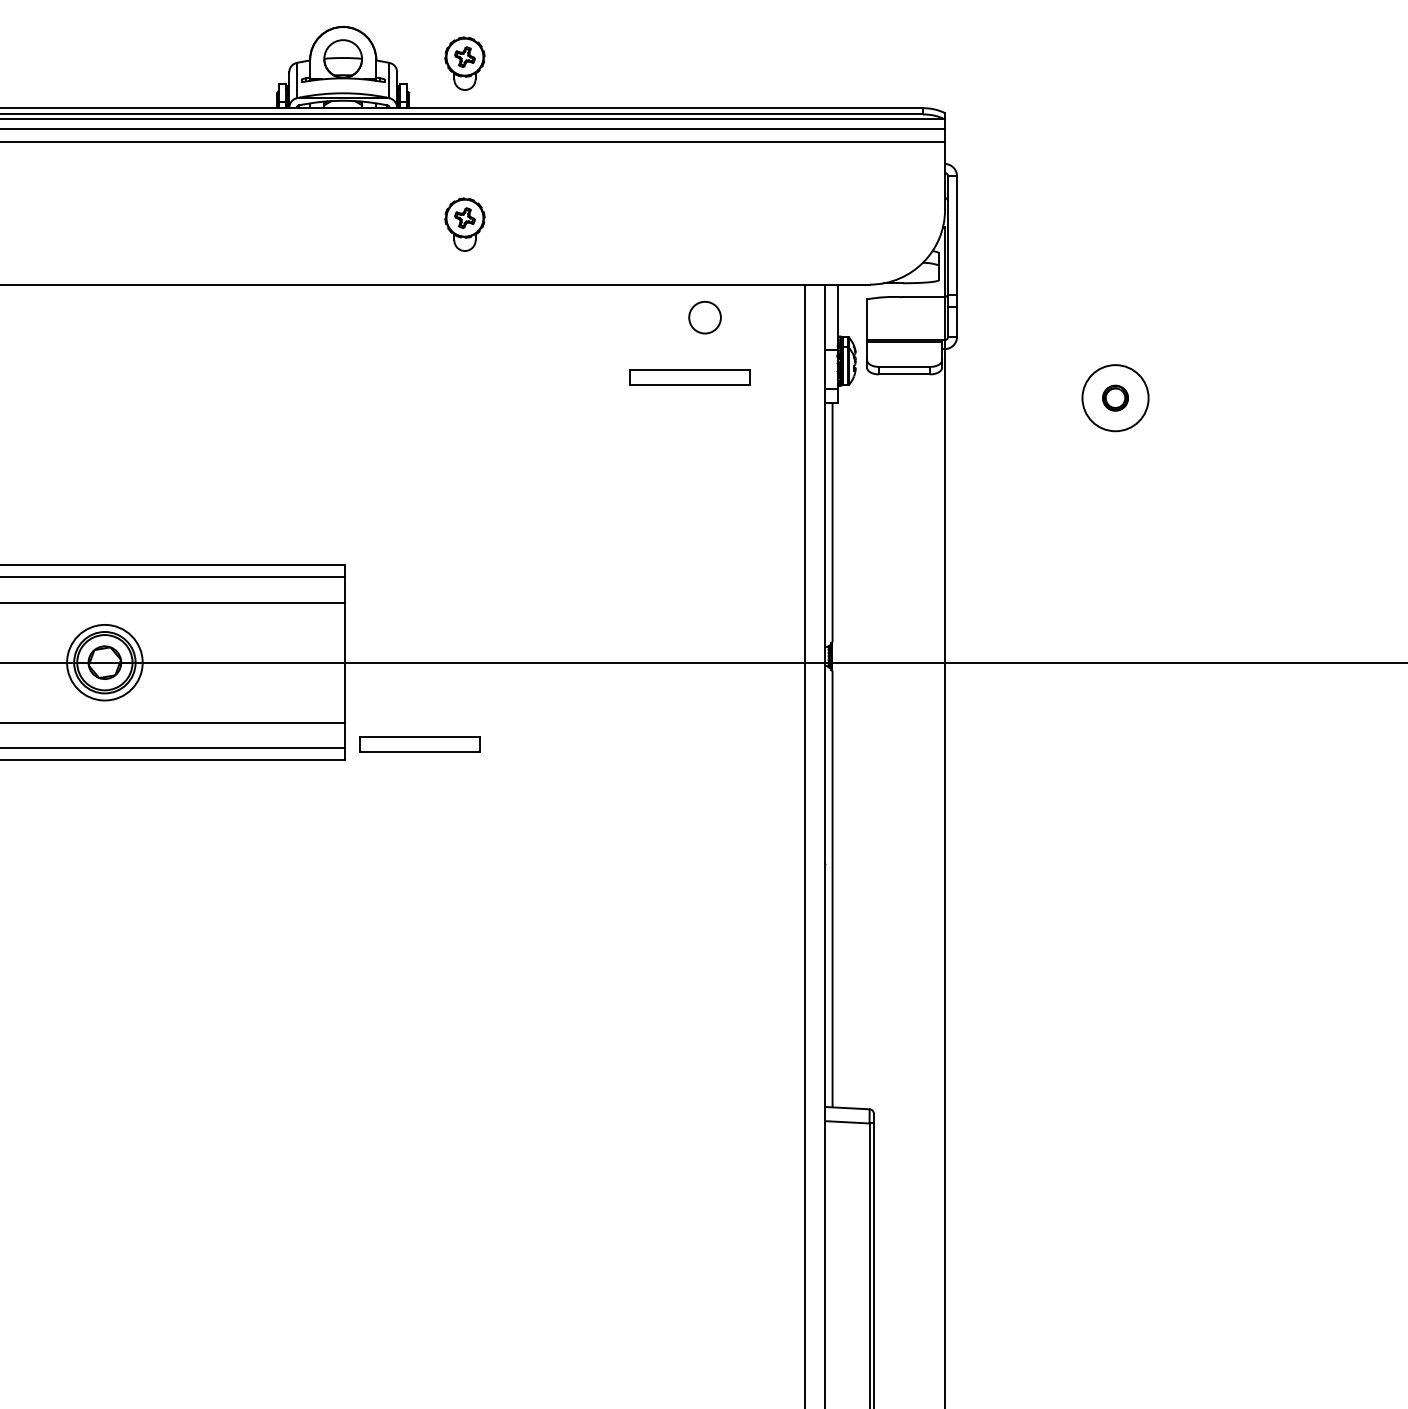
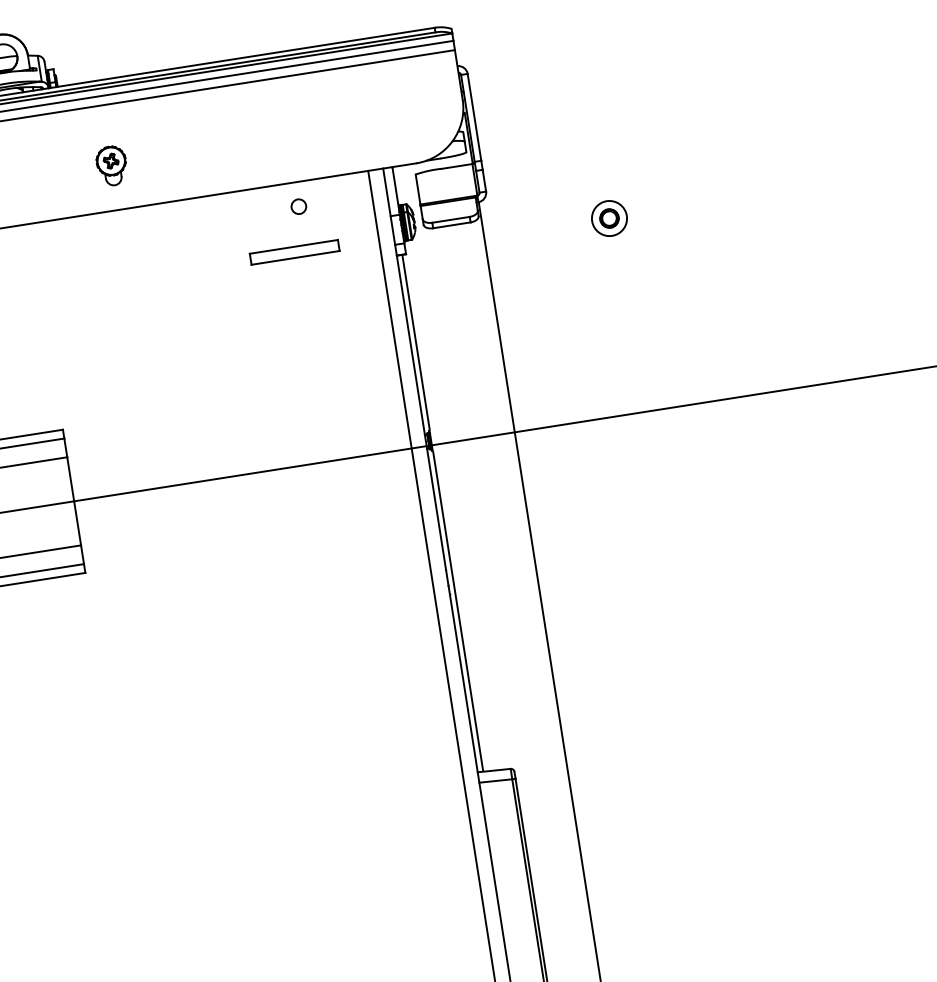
part: (464, 63) -> (93, 47), removed
circle: (704, 317) -> (298, 206), size x0.62
circle: (1115, 397) -> (609, 218), size x0.71
part: (419, 744) -> (138, 552), removed

